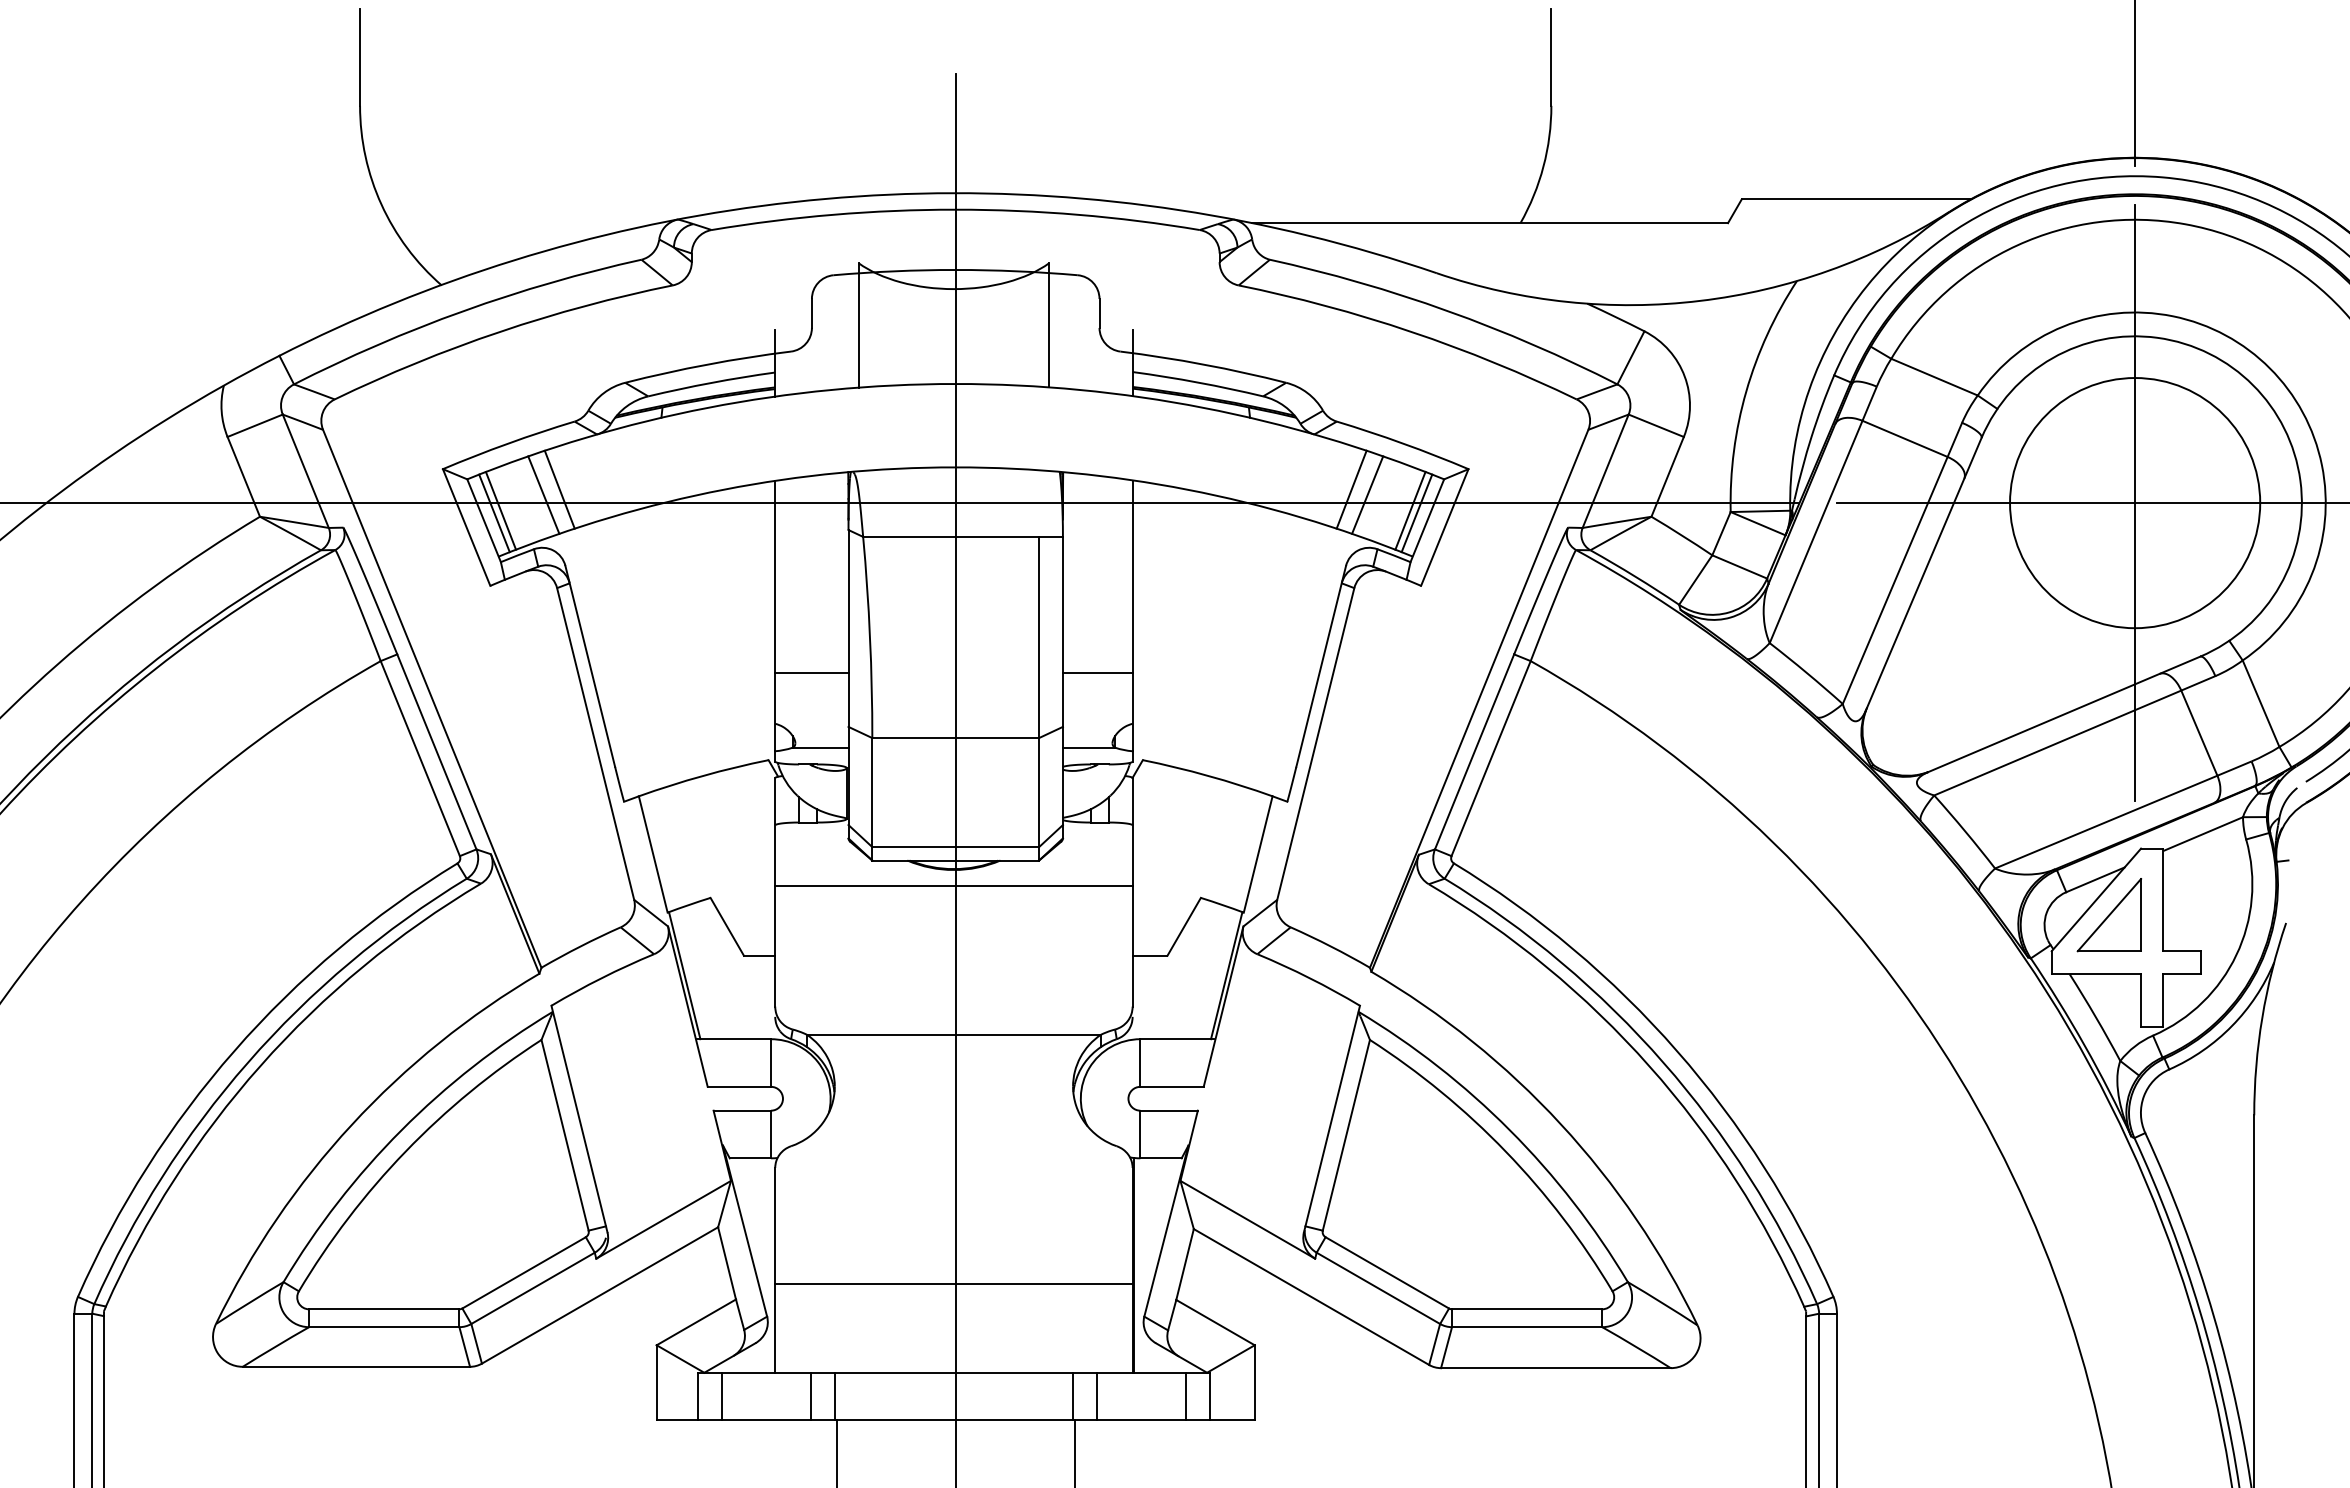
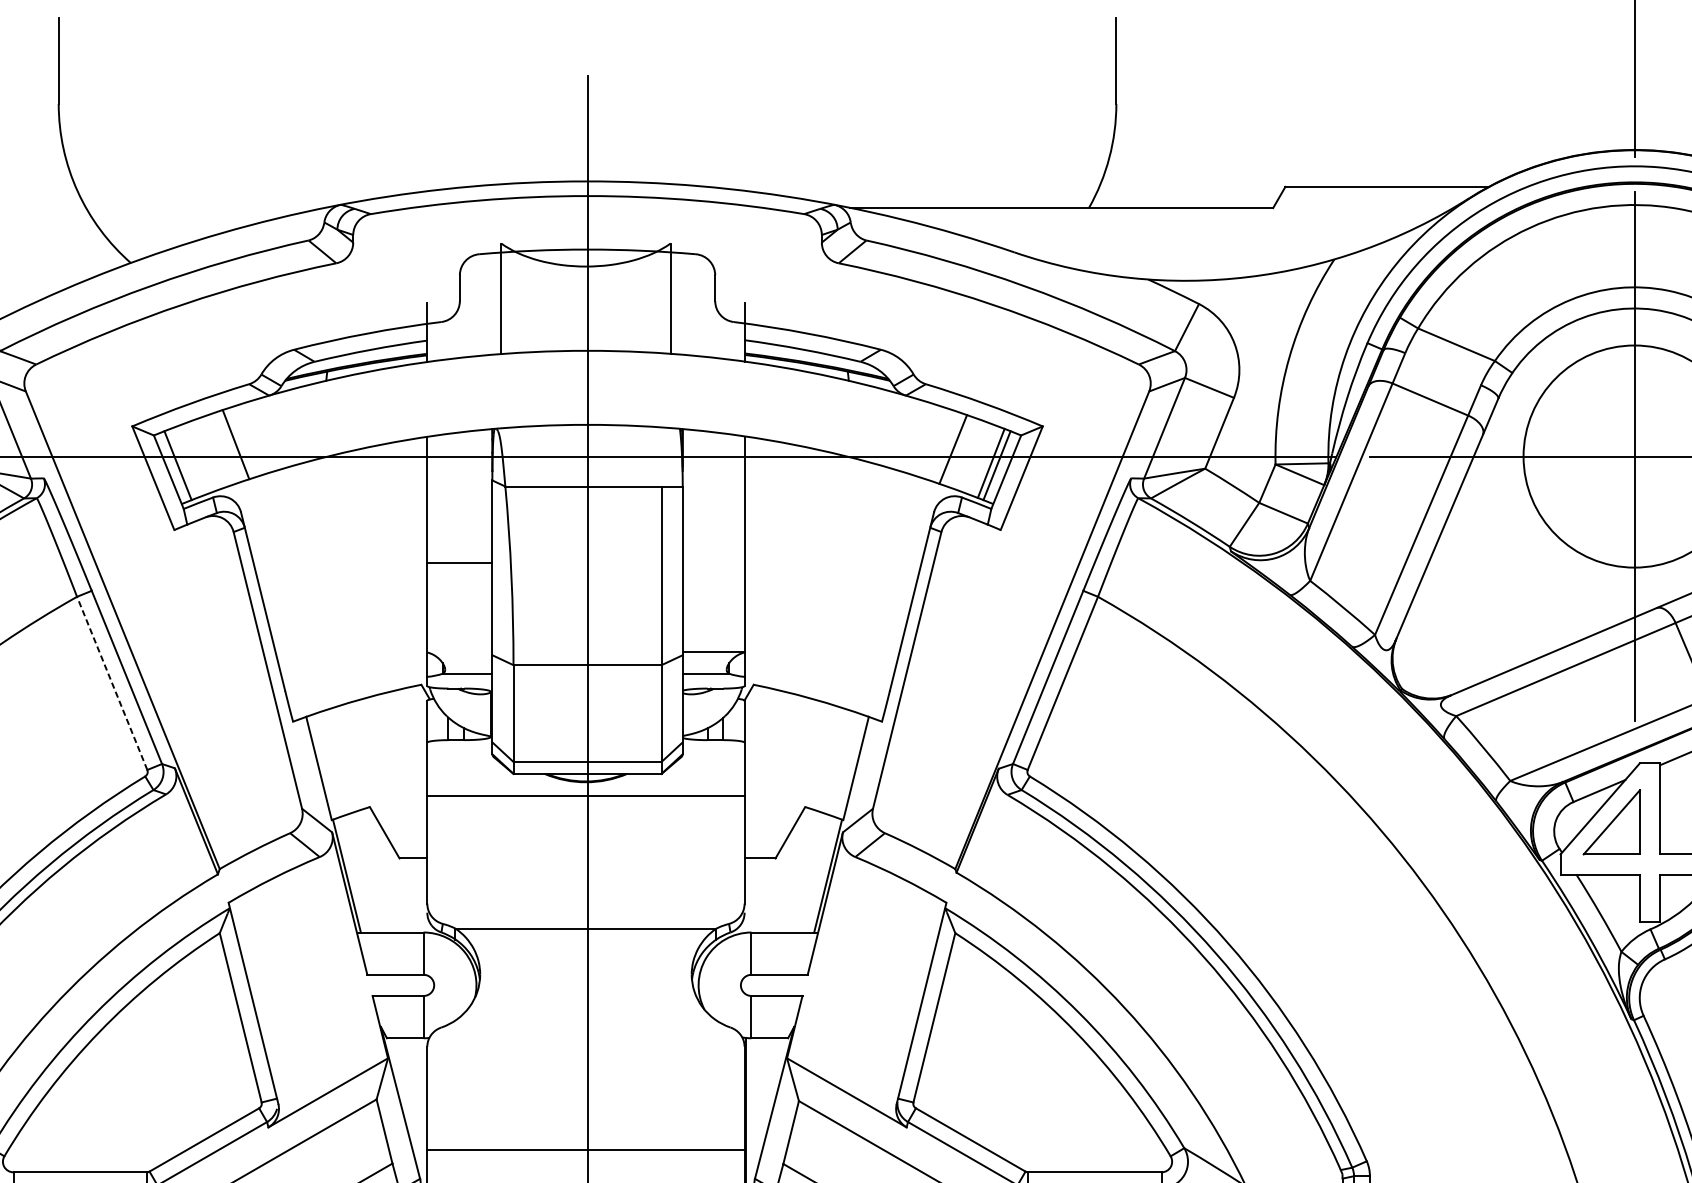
line: (1351, 489) -> (938, 444), removed
line: (543, 494) -> (221, 448), removed
line: (500, 510) -> (183, 463), removed
line: (811, 673) -> (459, 563), moved
line: (1097, 673) -> (713, 652), moved
line: (420, 758) -> (112, 683), solid -> dashed

